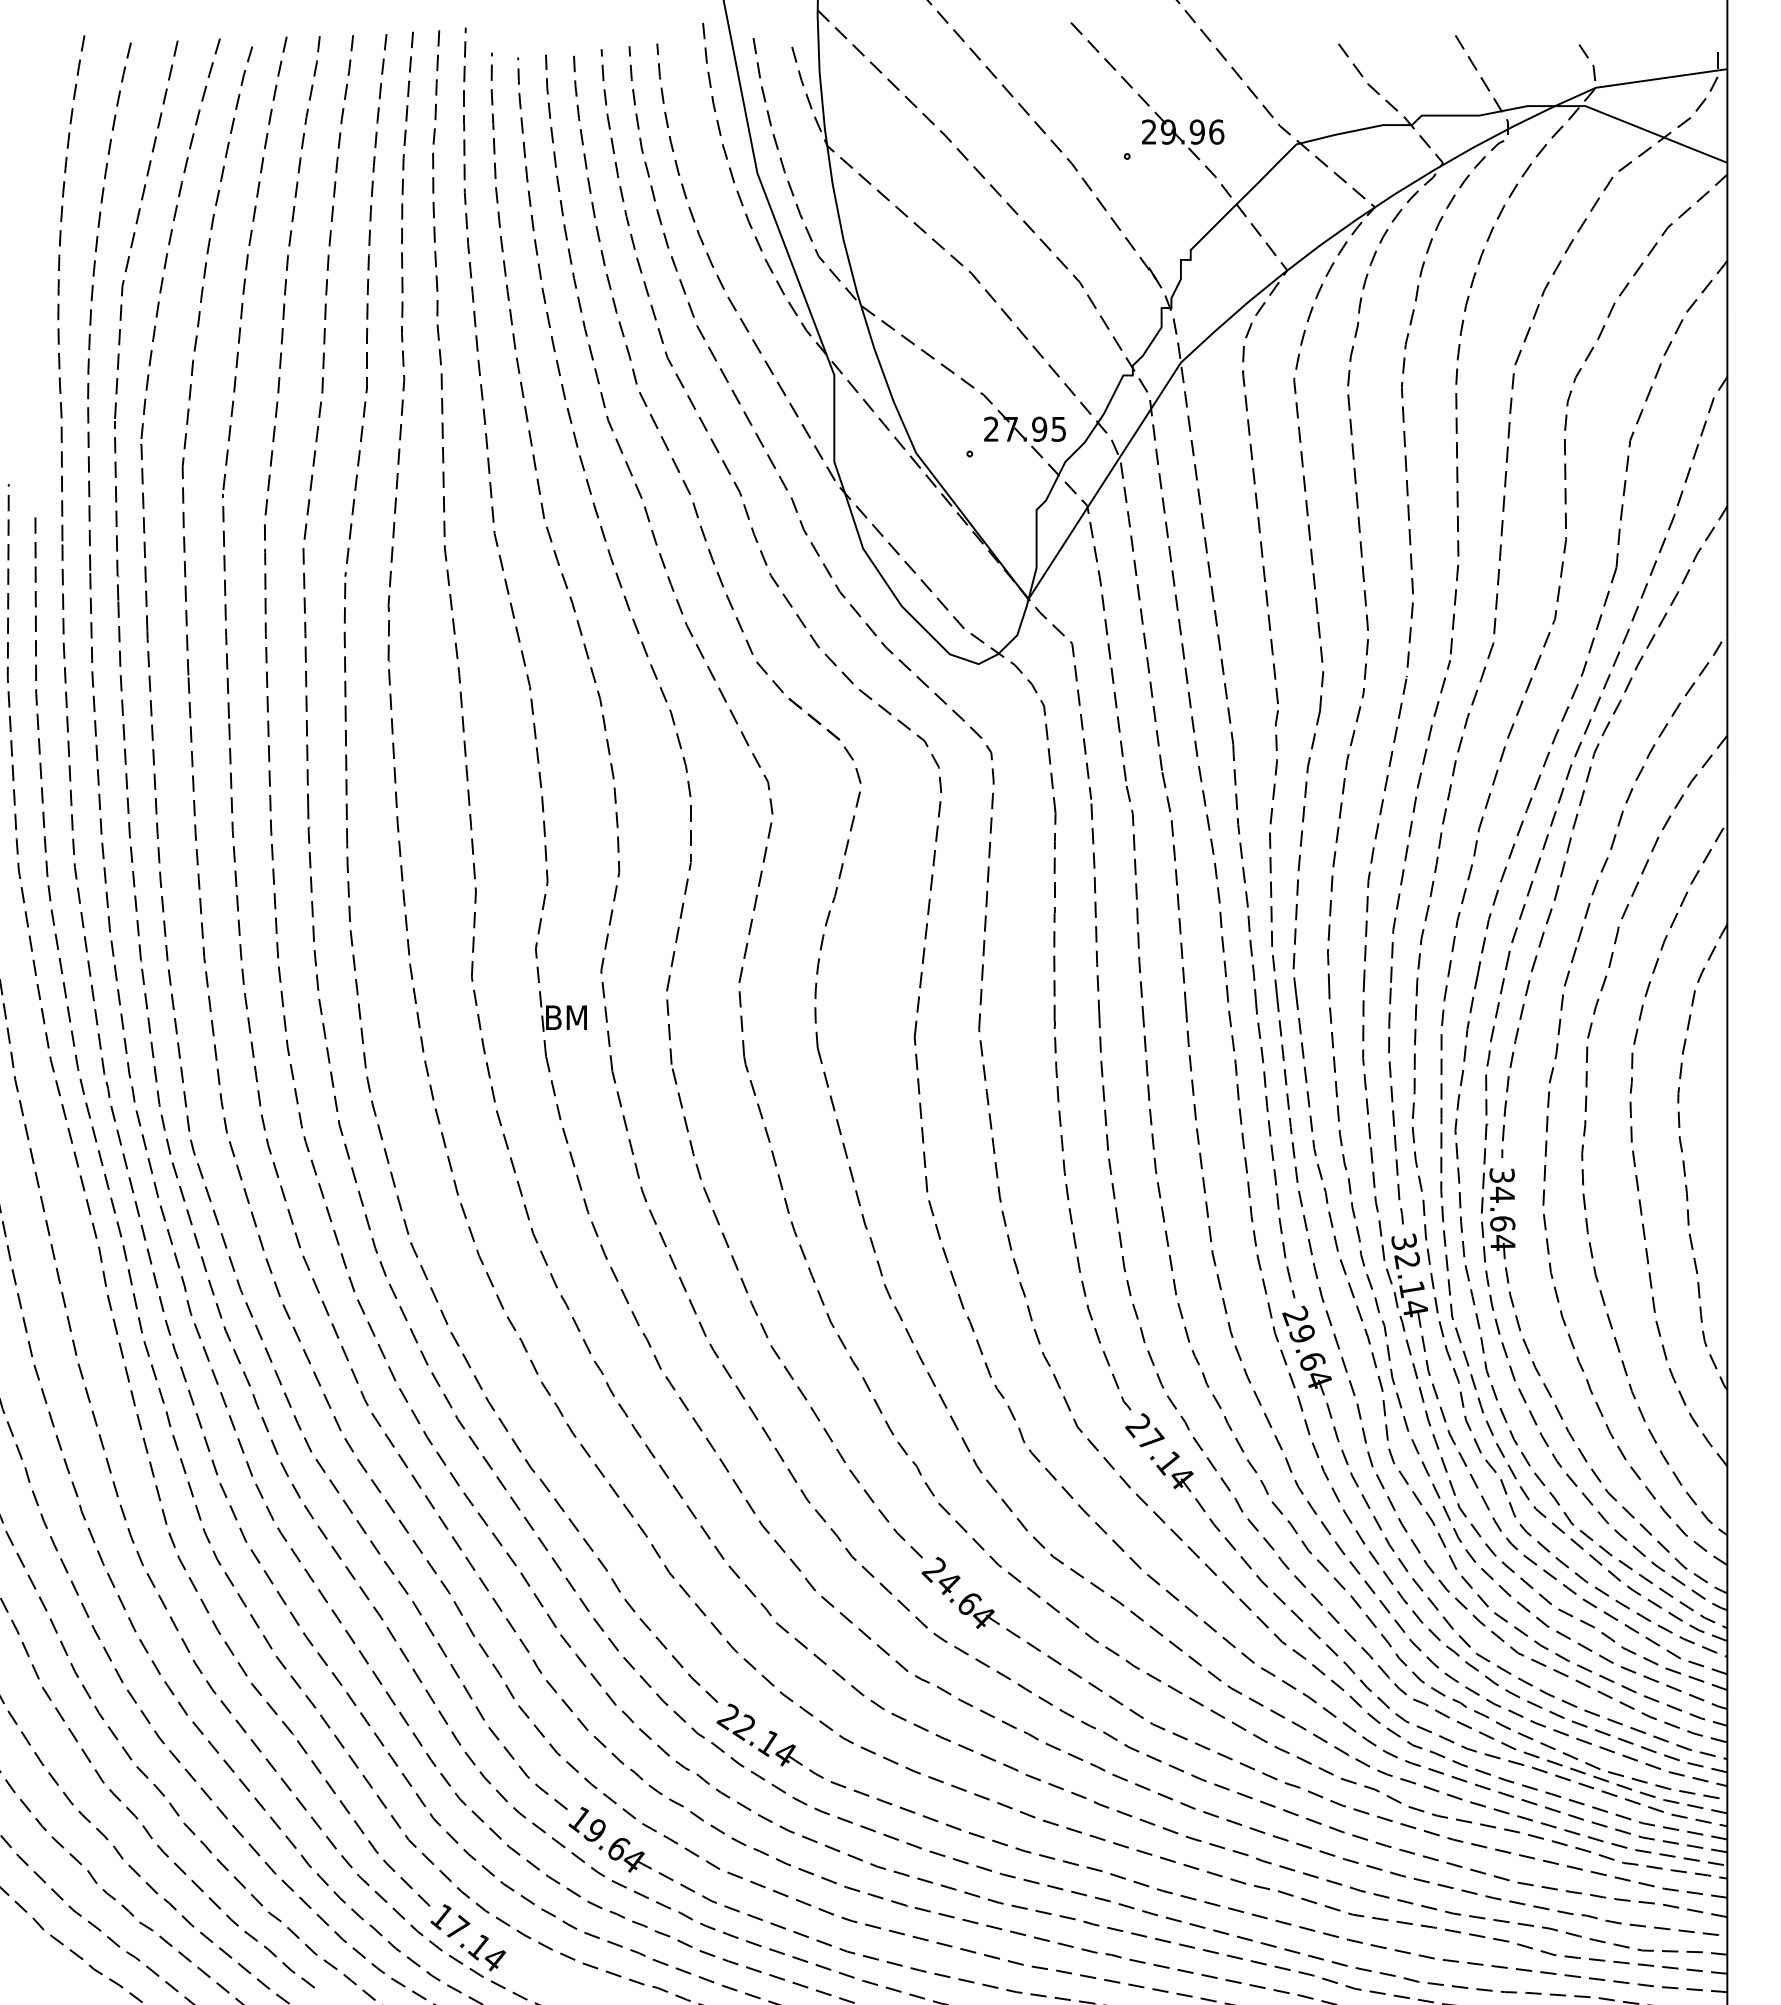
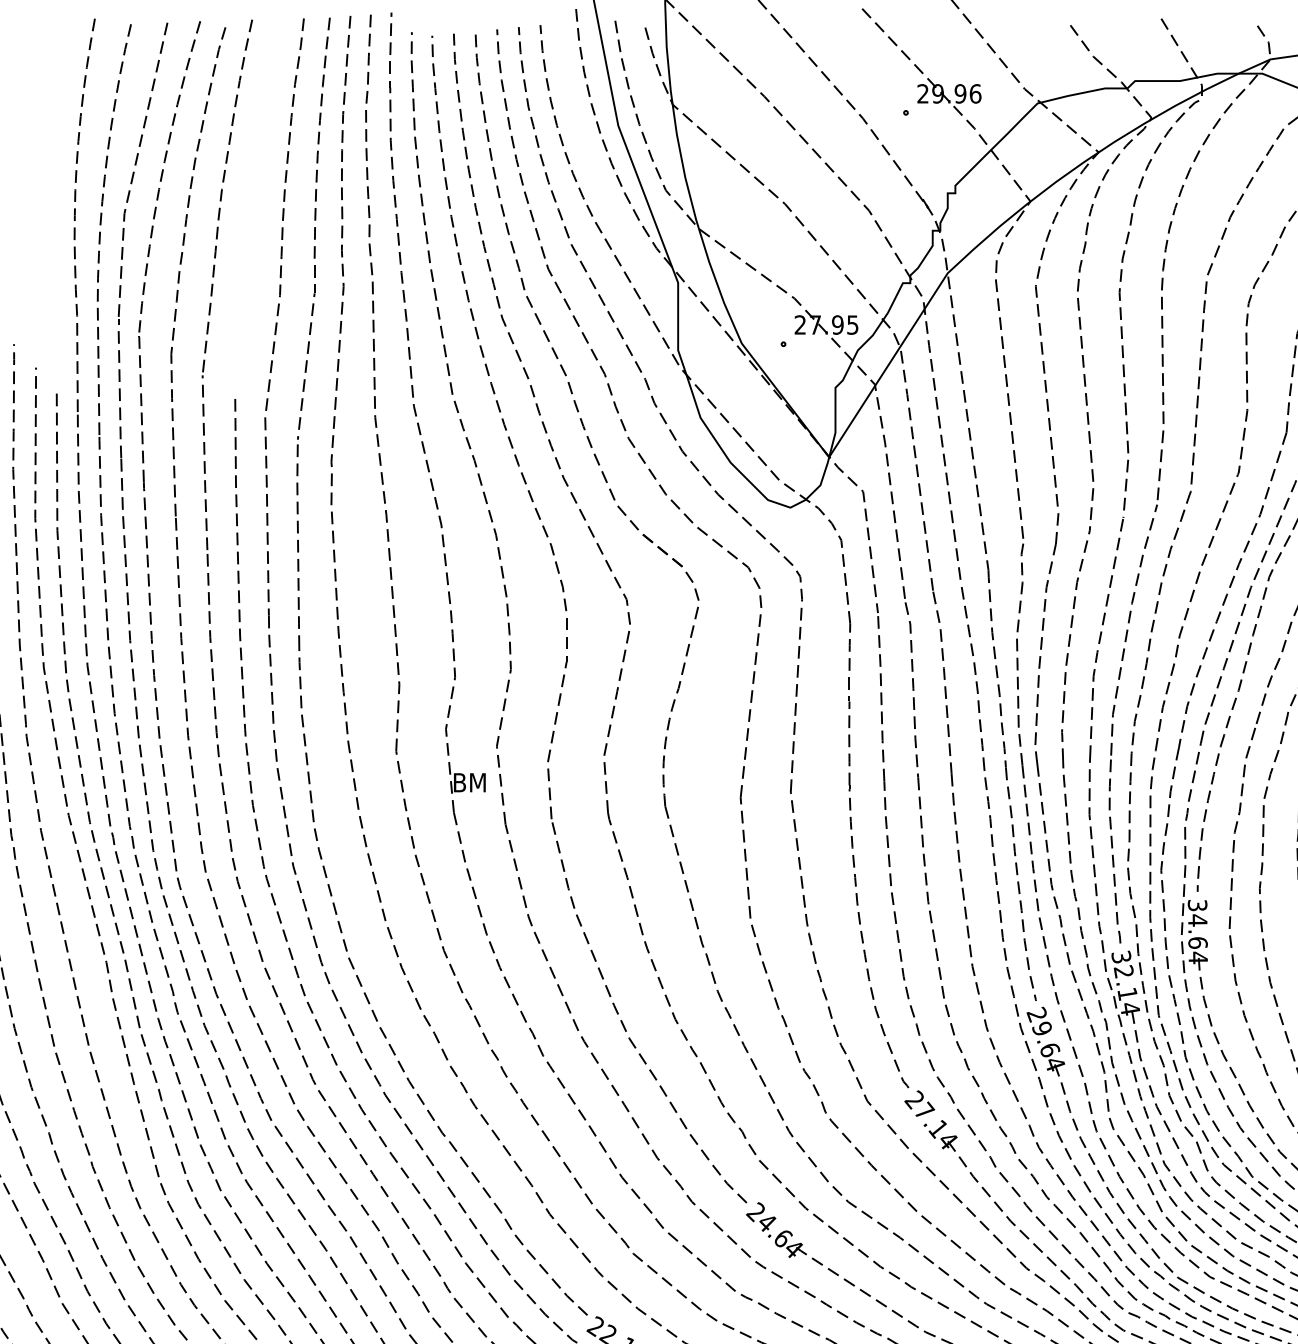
curve: (287, 270) -> (252, 201), removed

